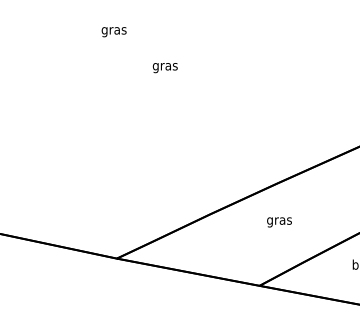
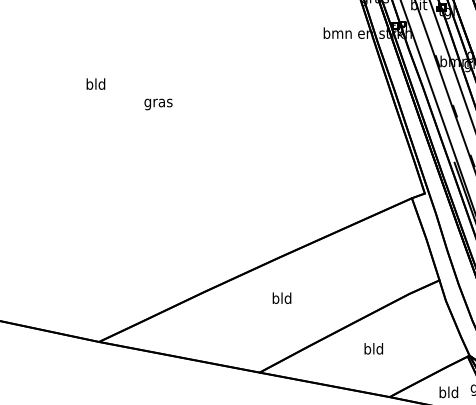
text: (113, 30) -> (95, 85), gras -> bld
text: (165, 68) -> (158, 104), moved
text: (279, 220) -> (282, 299), gras -> bld

